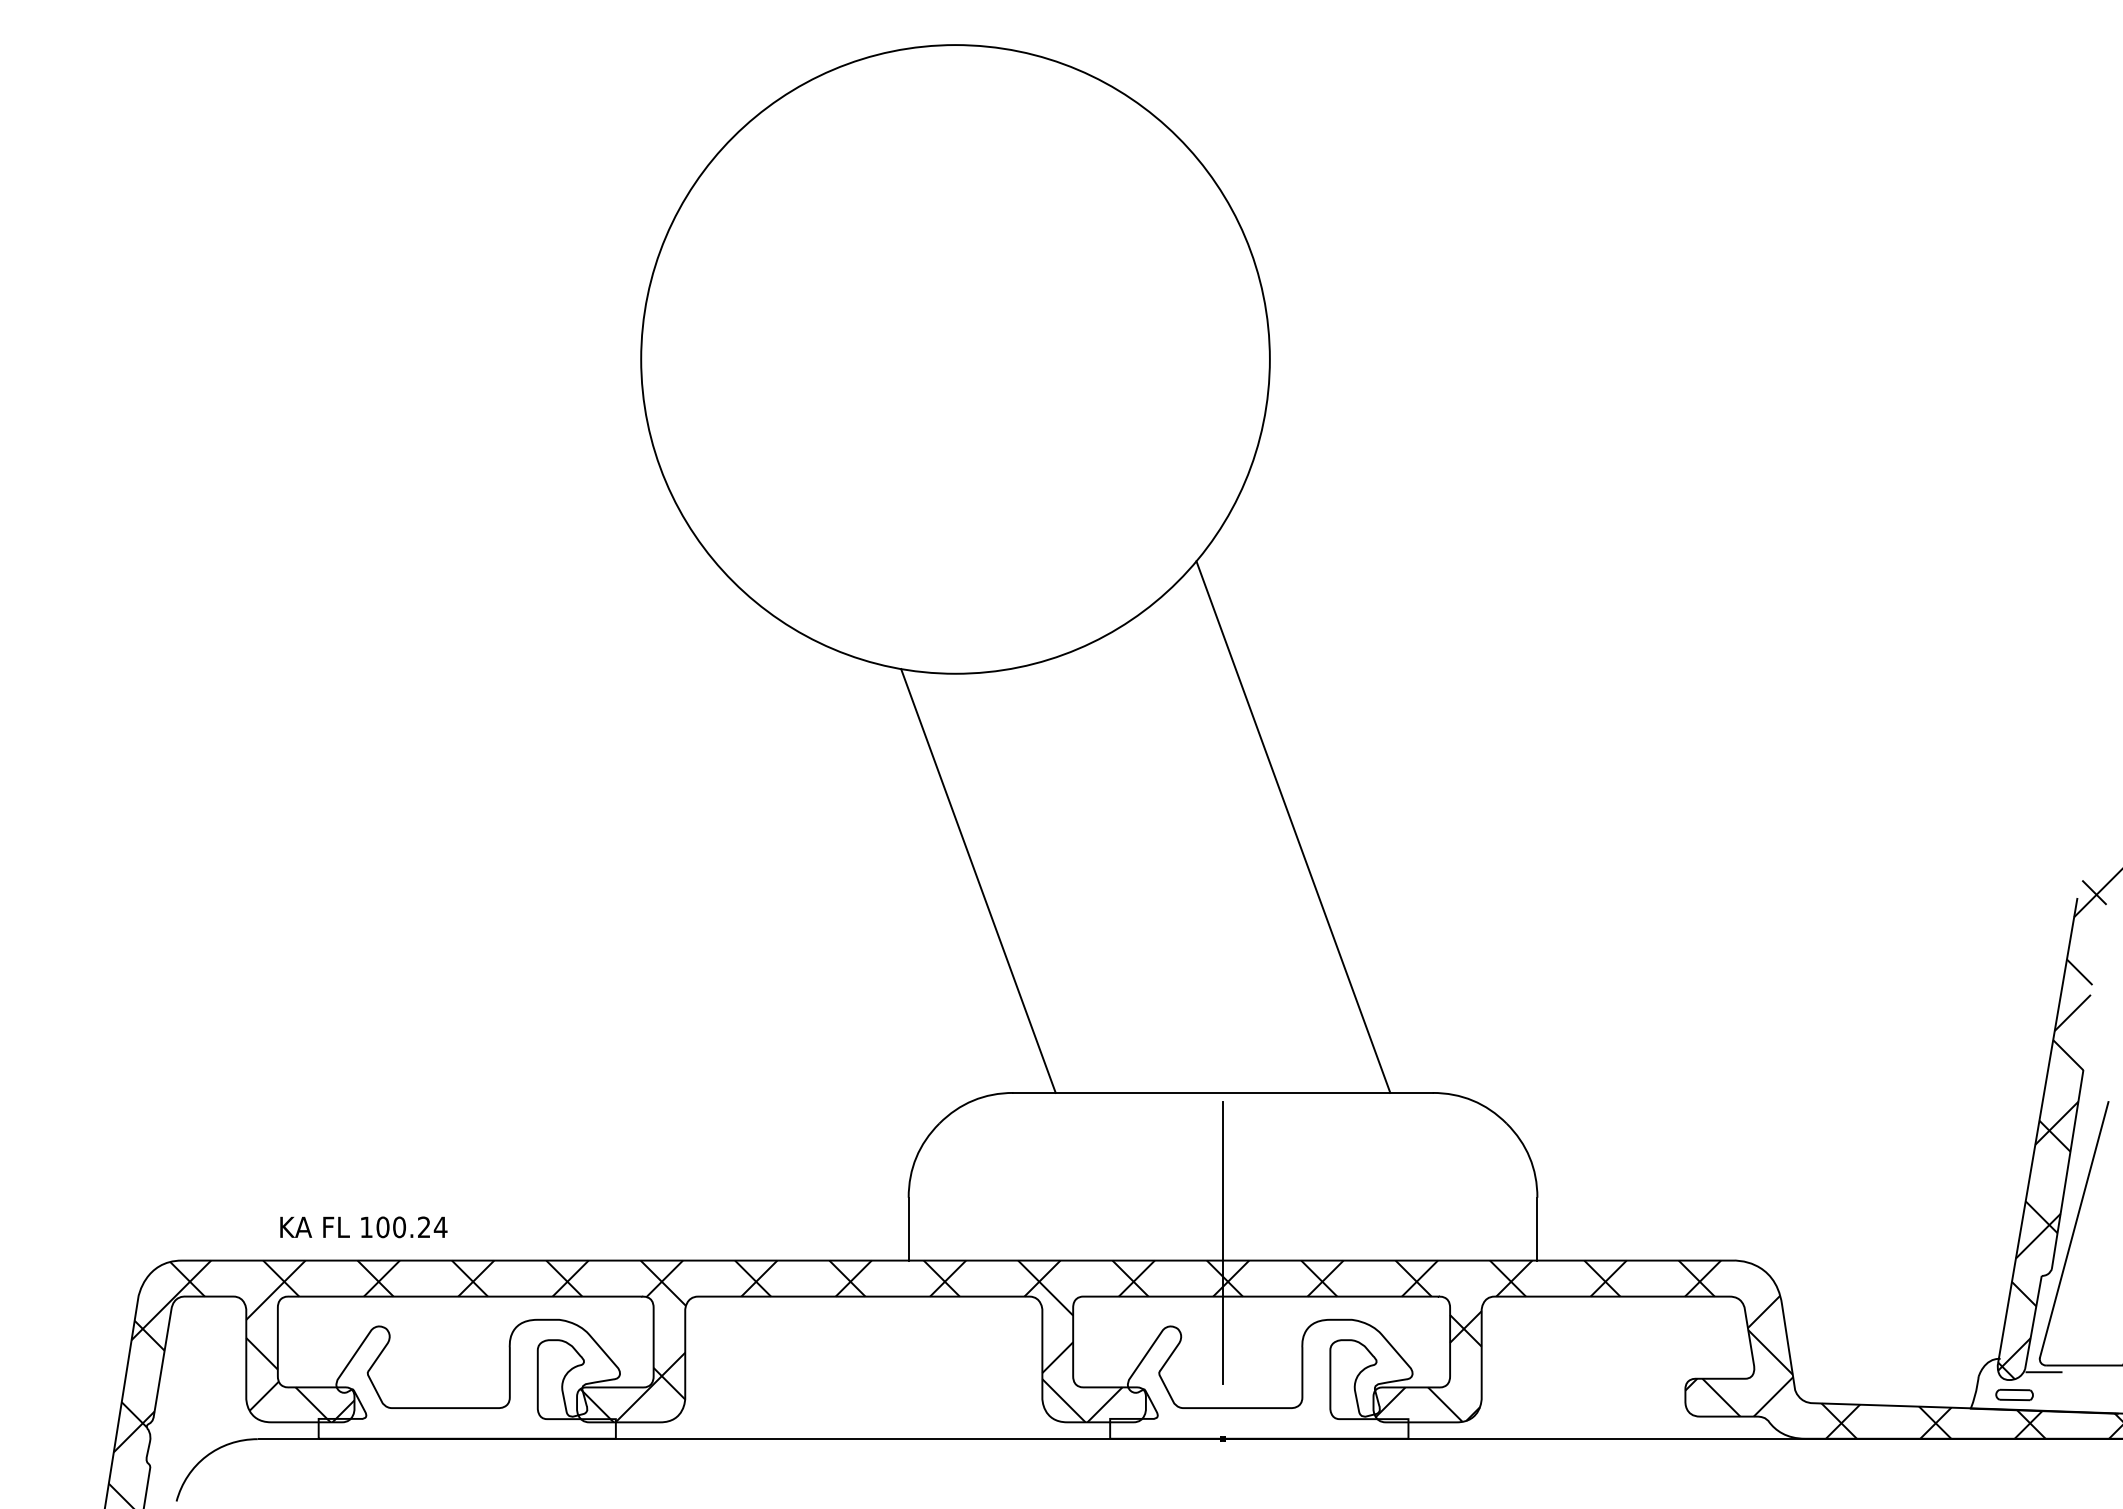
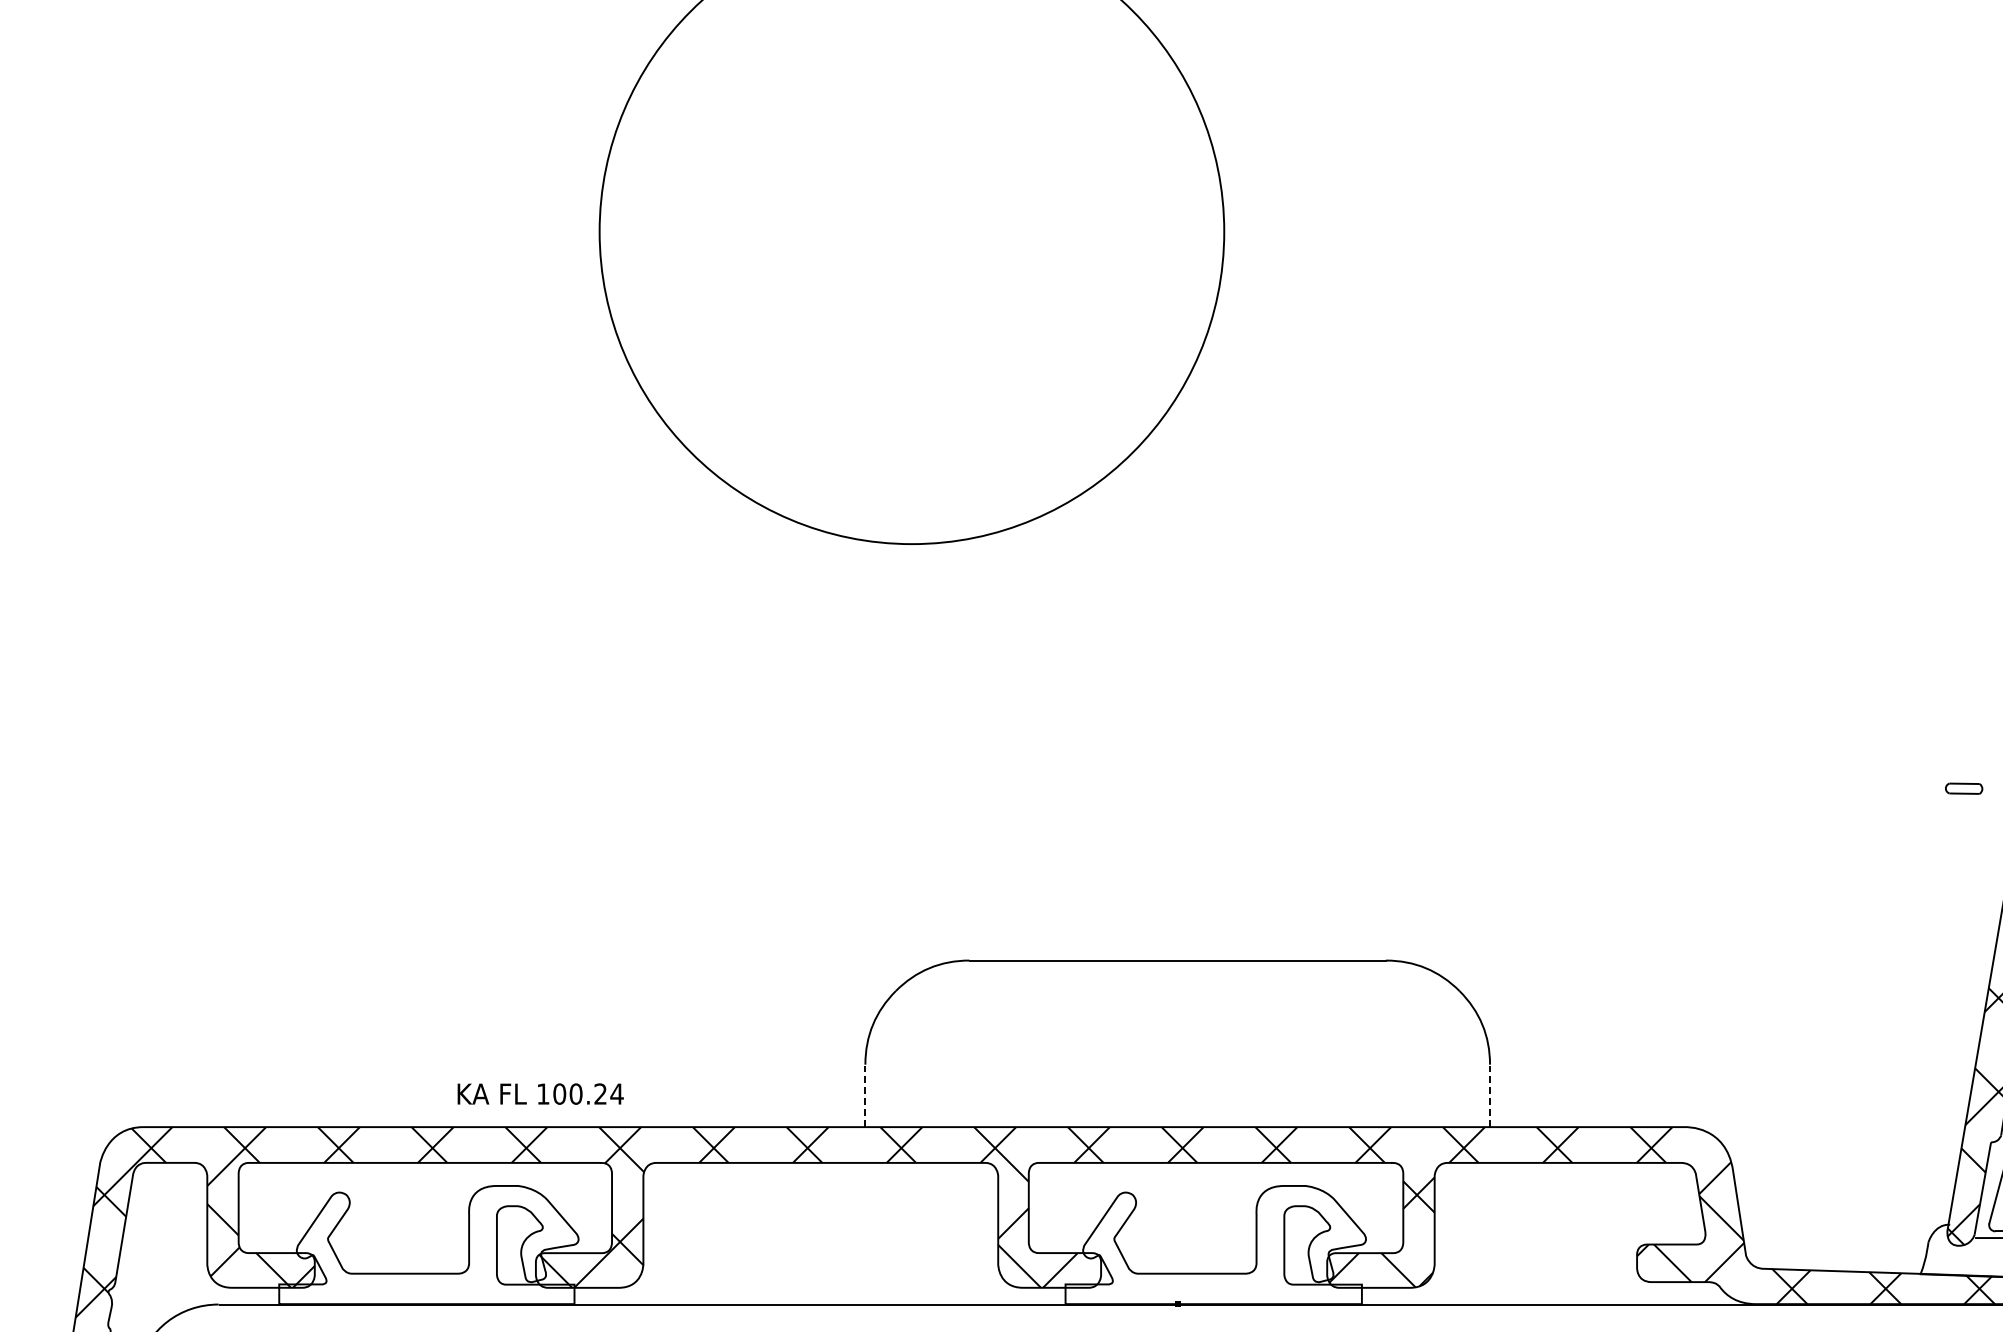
line: (1293, 826) -> (1247, 695), removed
line: (978, 880) -> (934, 749), removed
text: (363, 1227) -> (540, 1094), moved
line: (908, 1228) -> (865, 1095), solid -> dashed
line: (1537, 1228) -> (1490, 1095), solid -> dashed
line: (1223, 1242) -> (1178, 1109), removed
part: (2014, 1394) -> (1964, 788), moved

